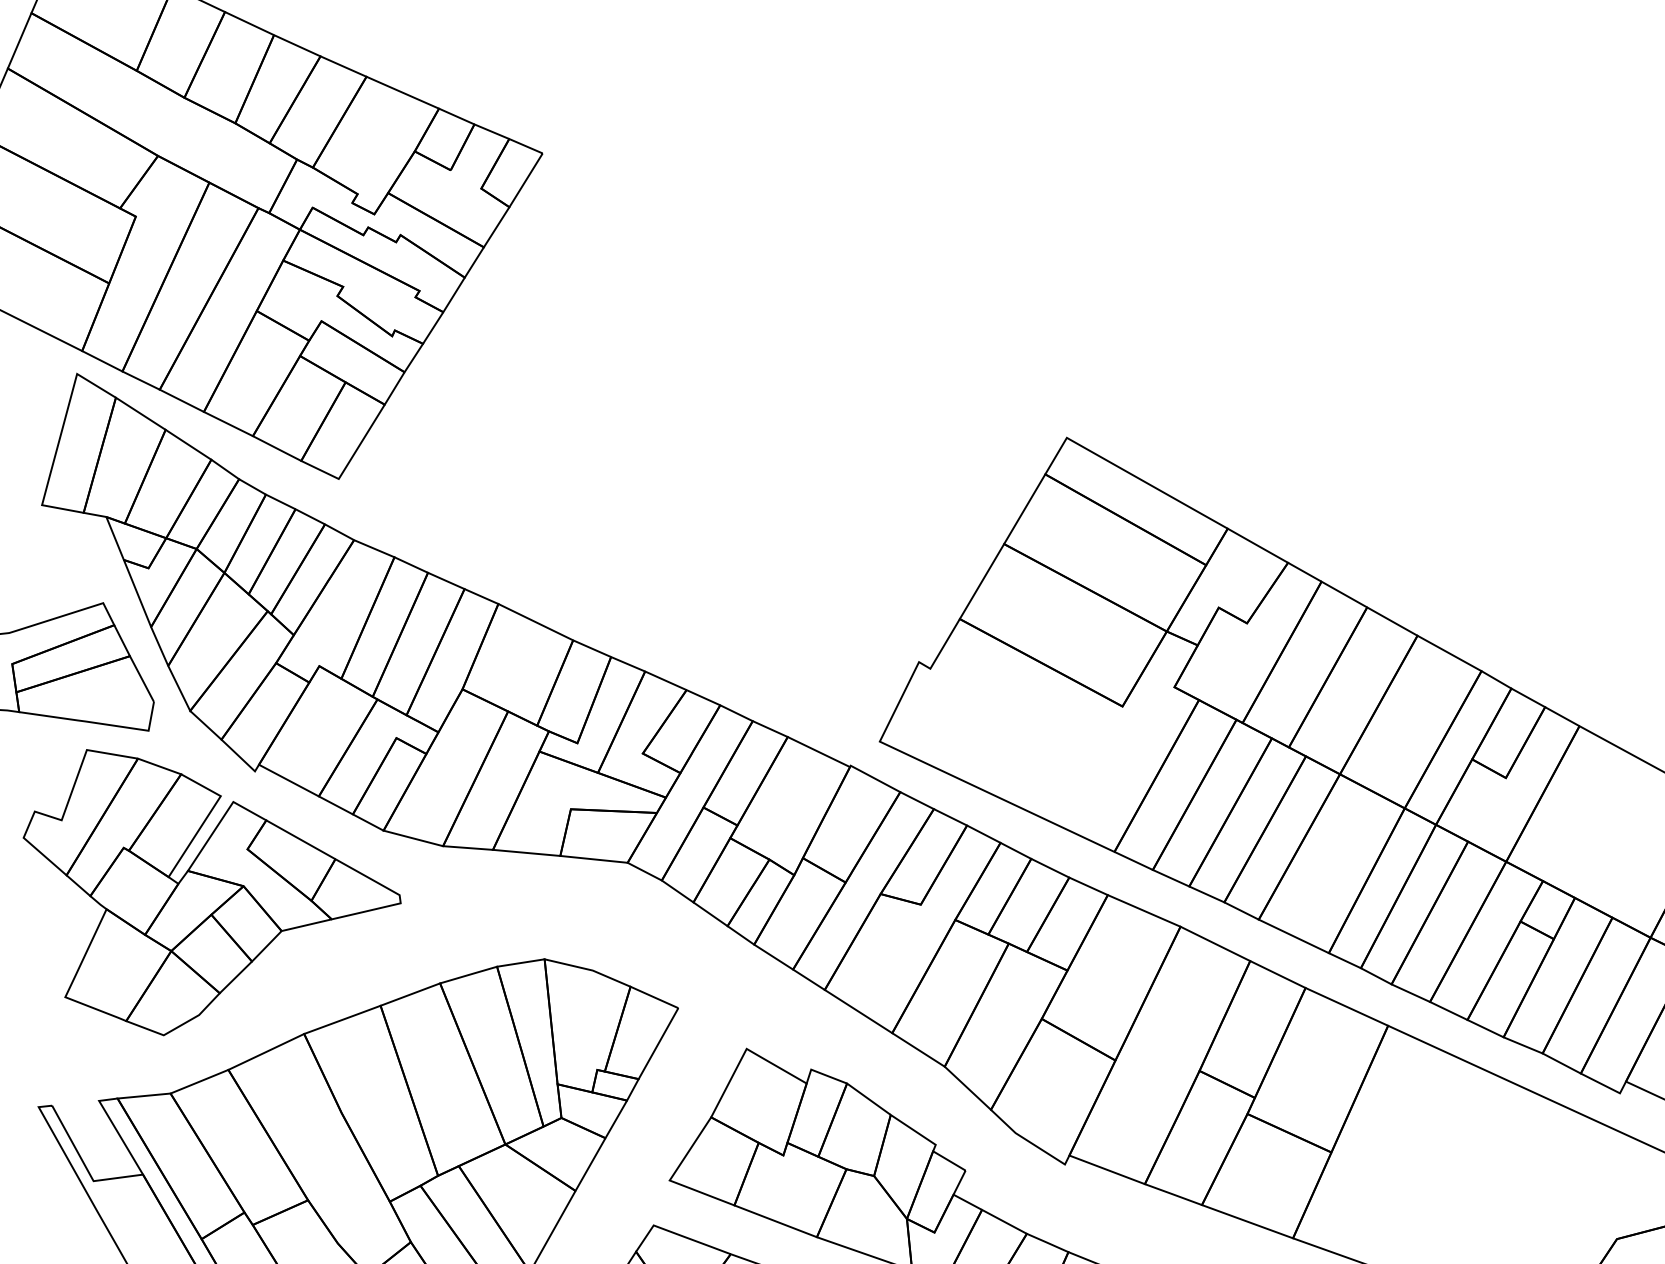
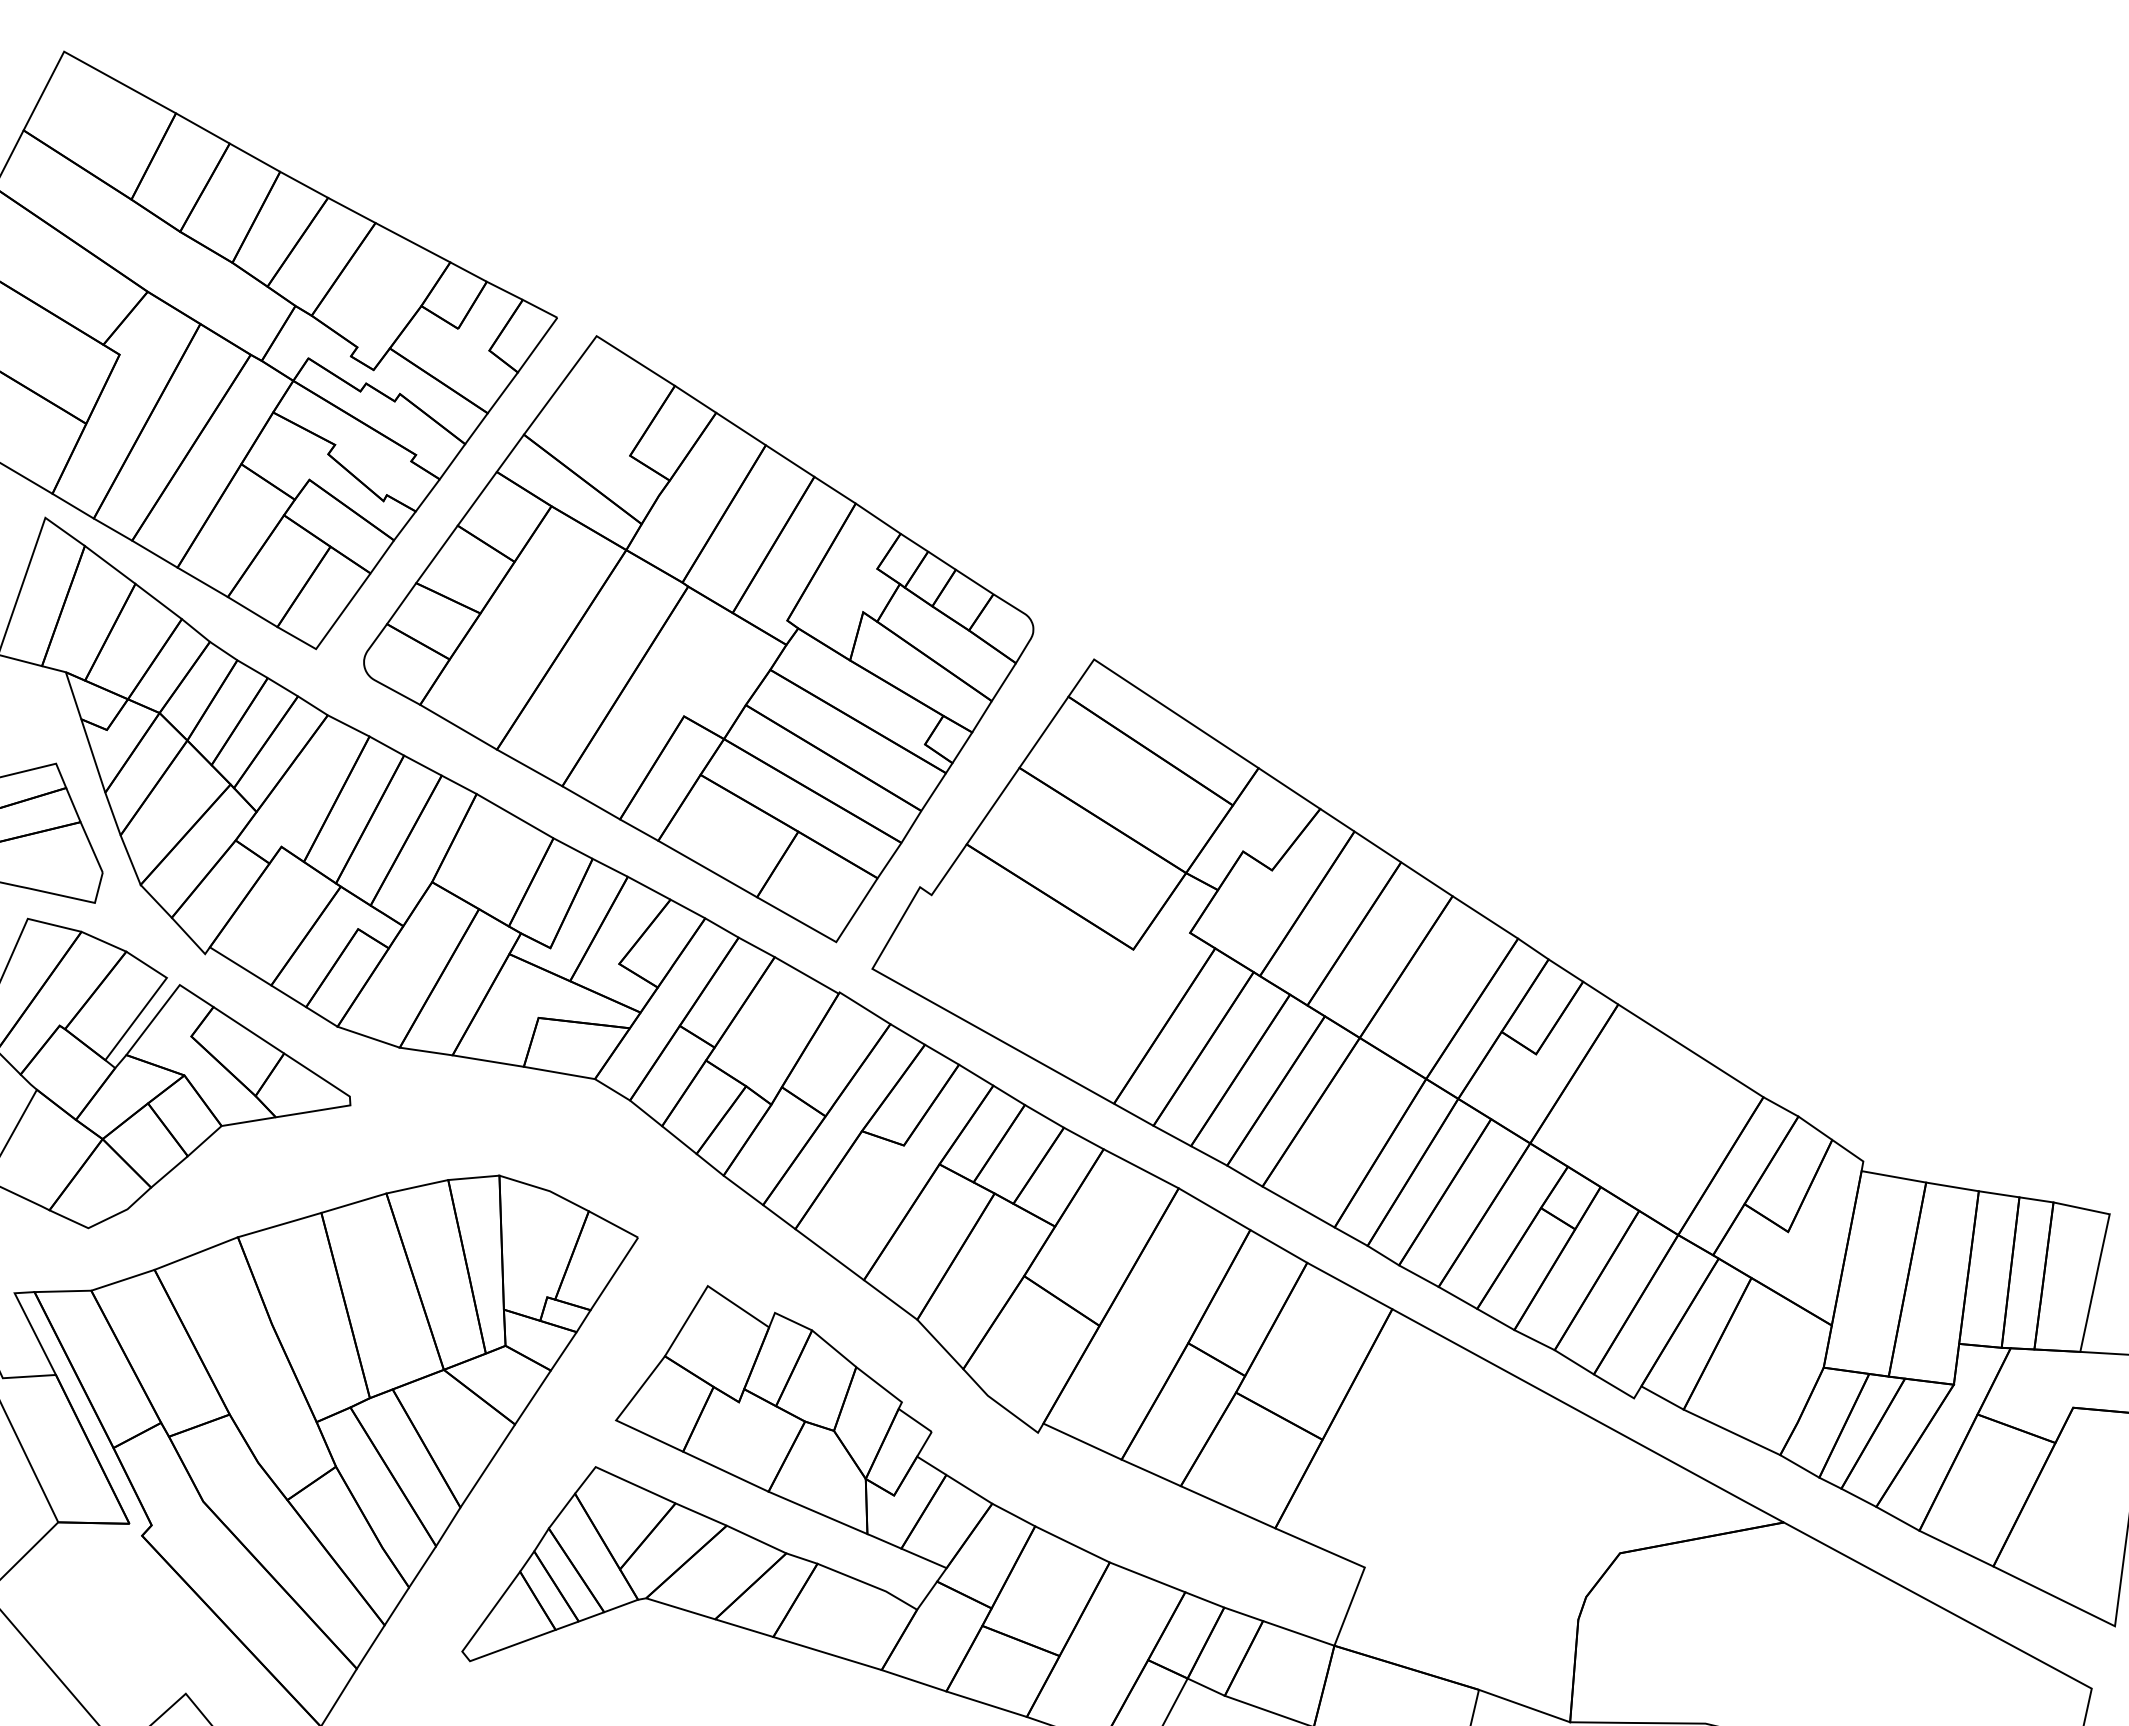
part: (695, 445) -> (698, 639), added

